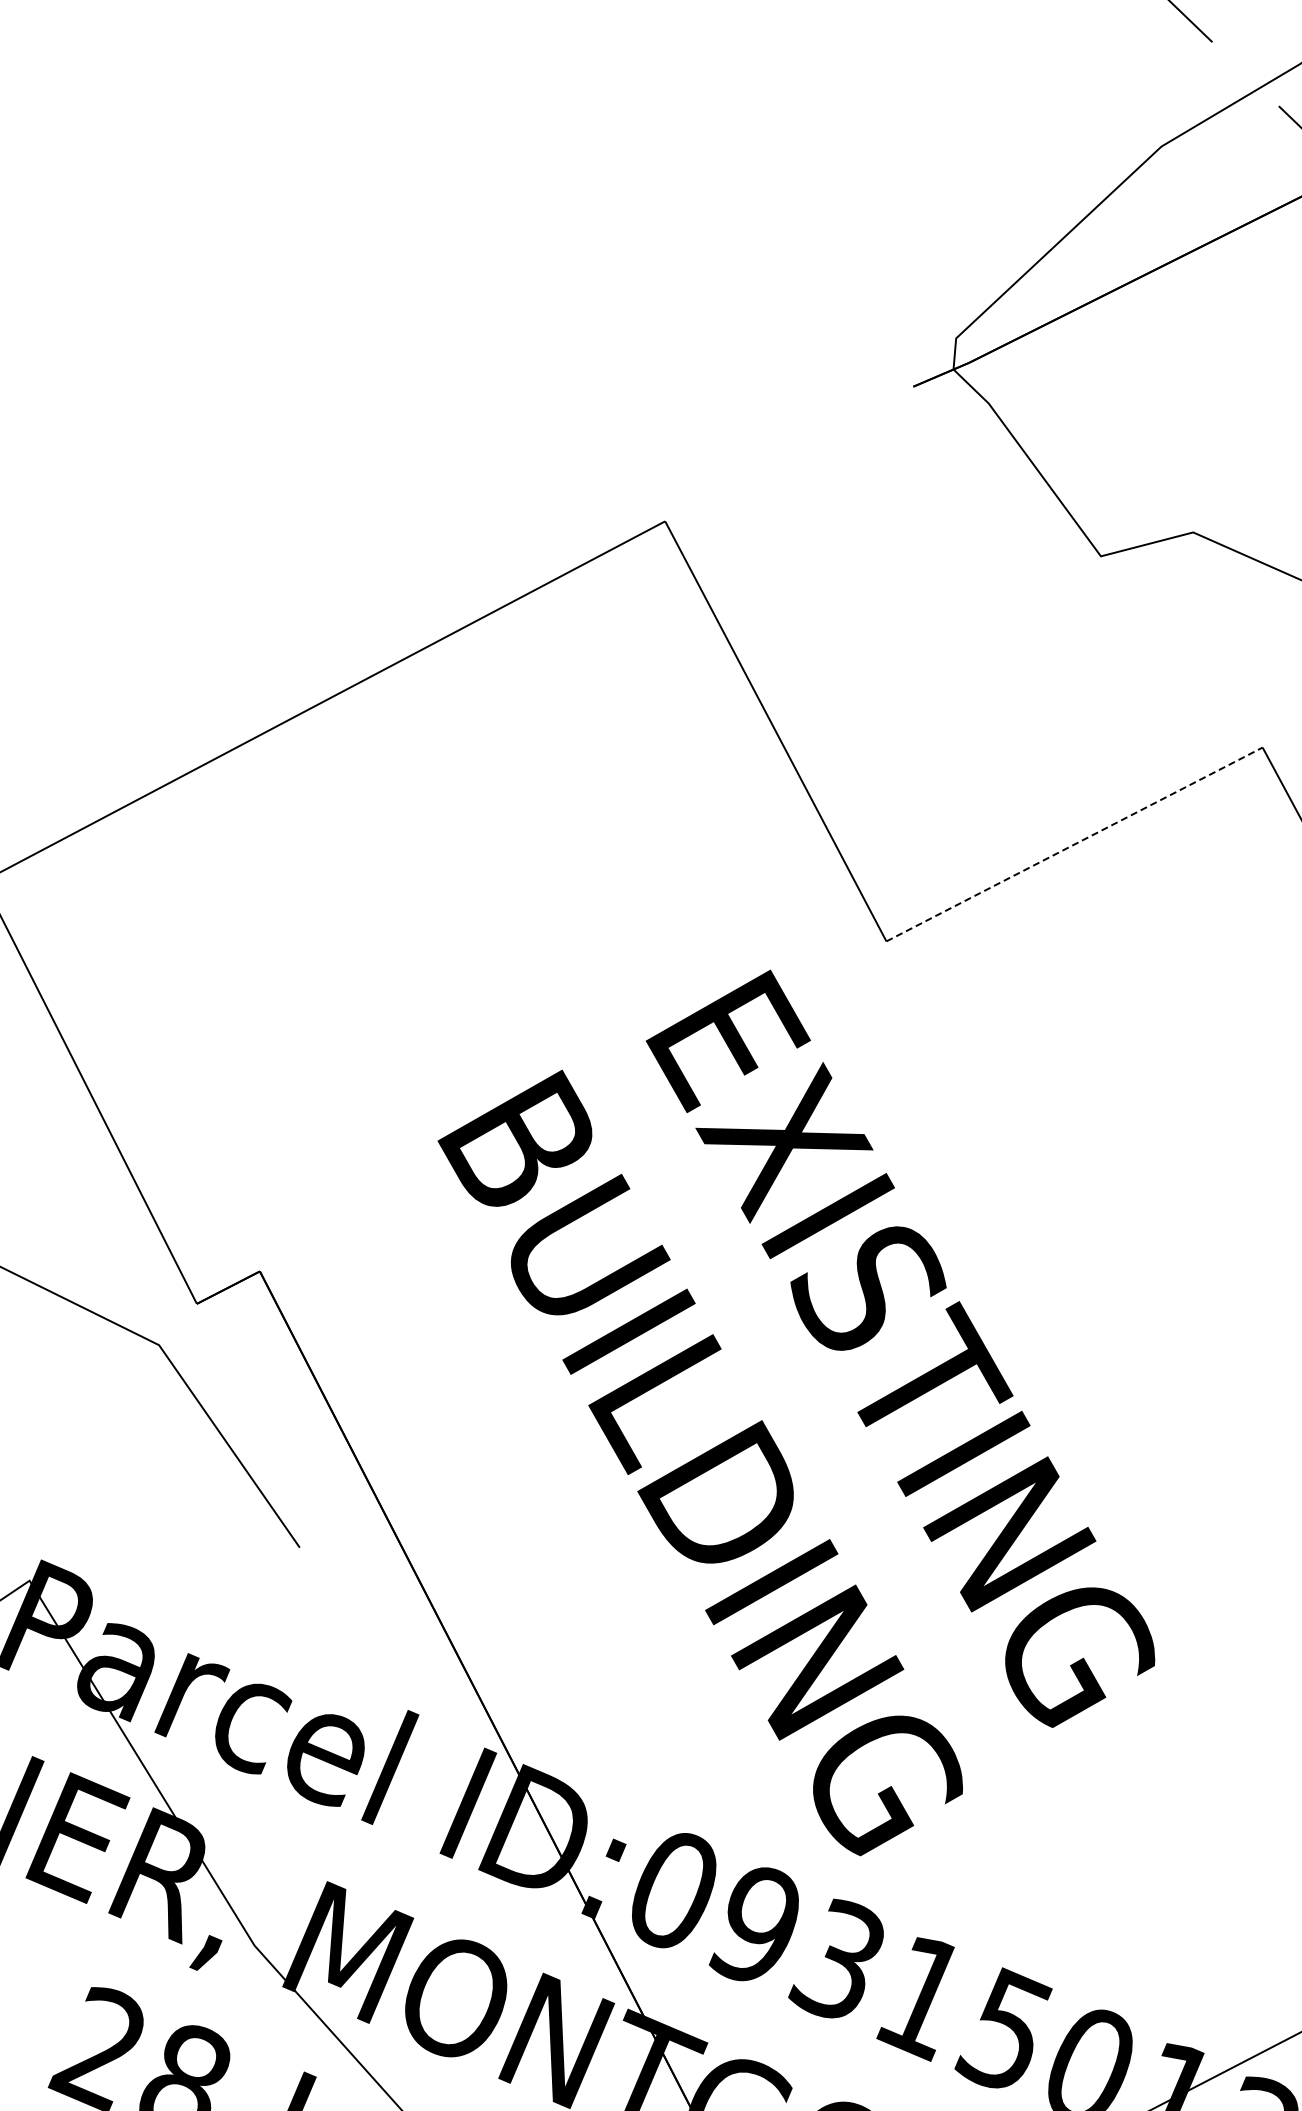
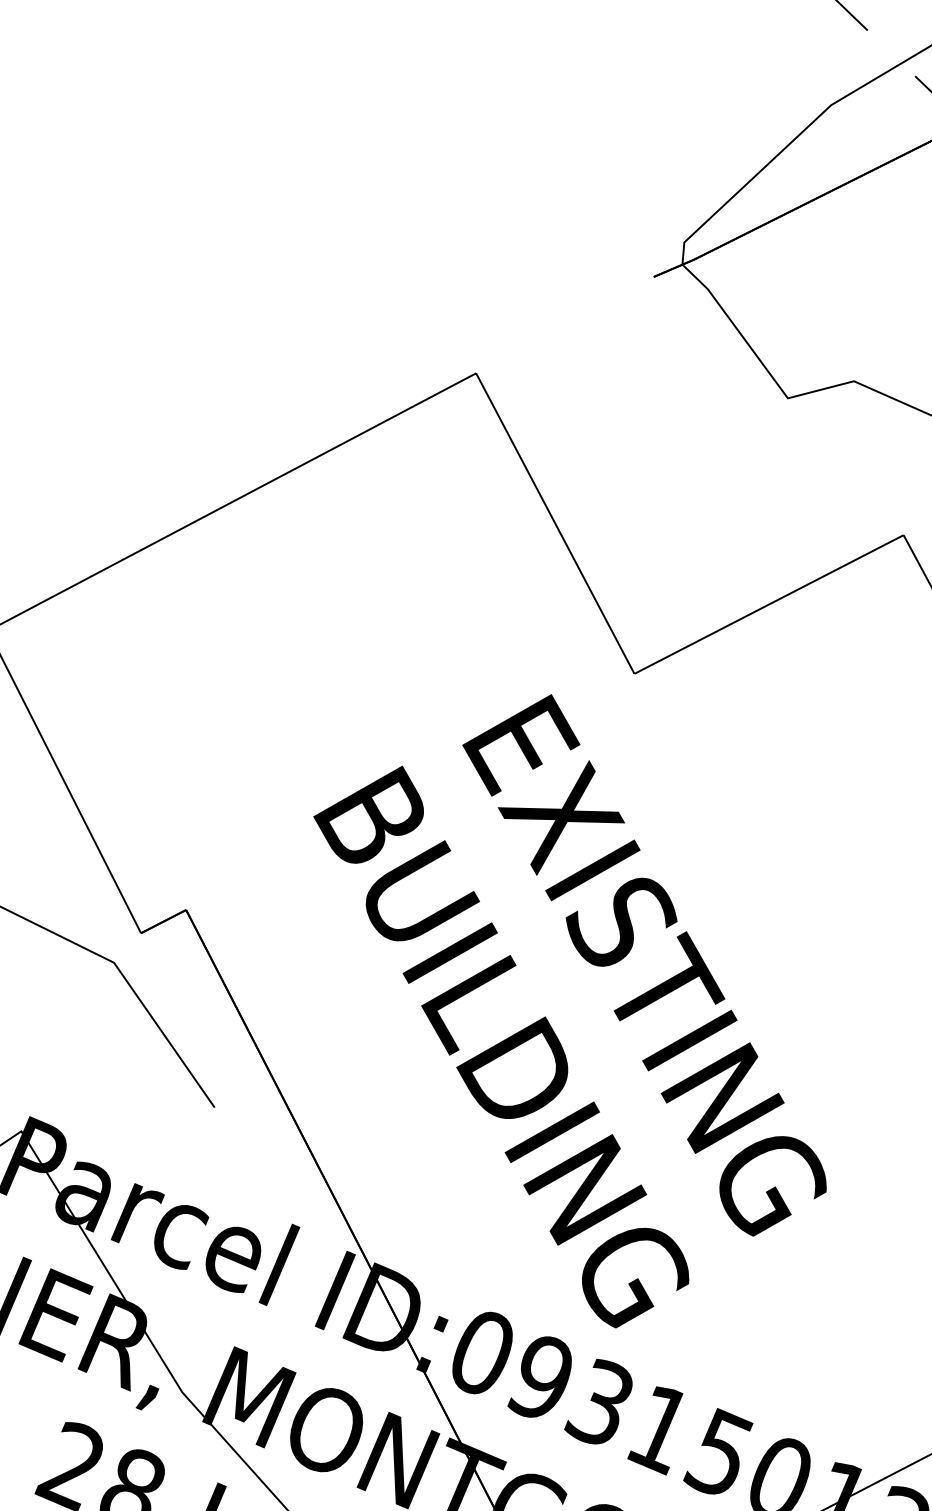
line: (1074, 844) -> (769, 604), dashed -> solid

